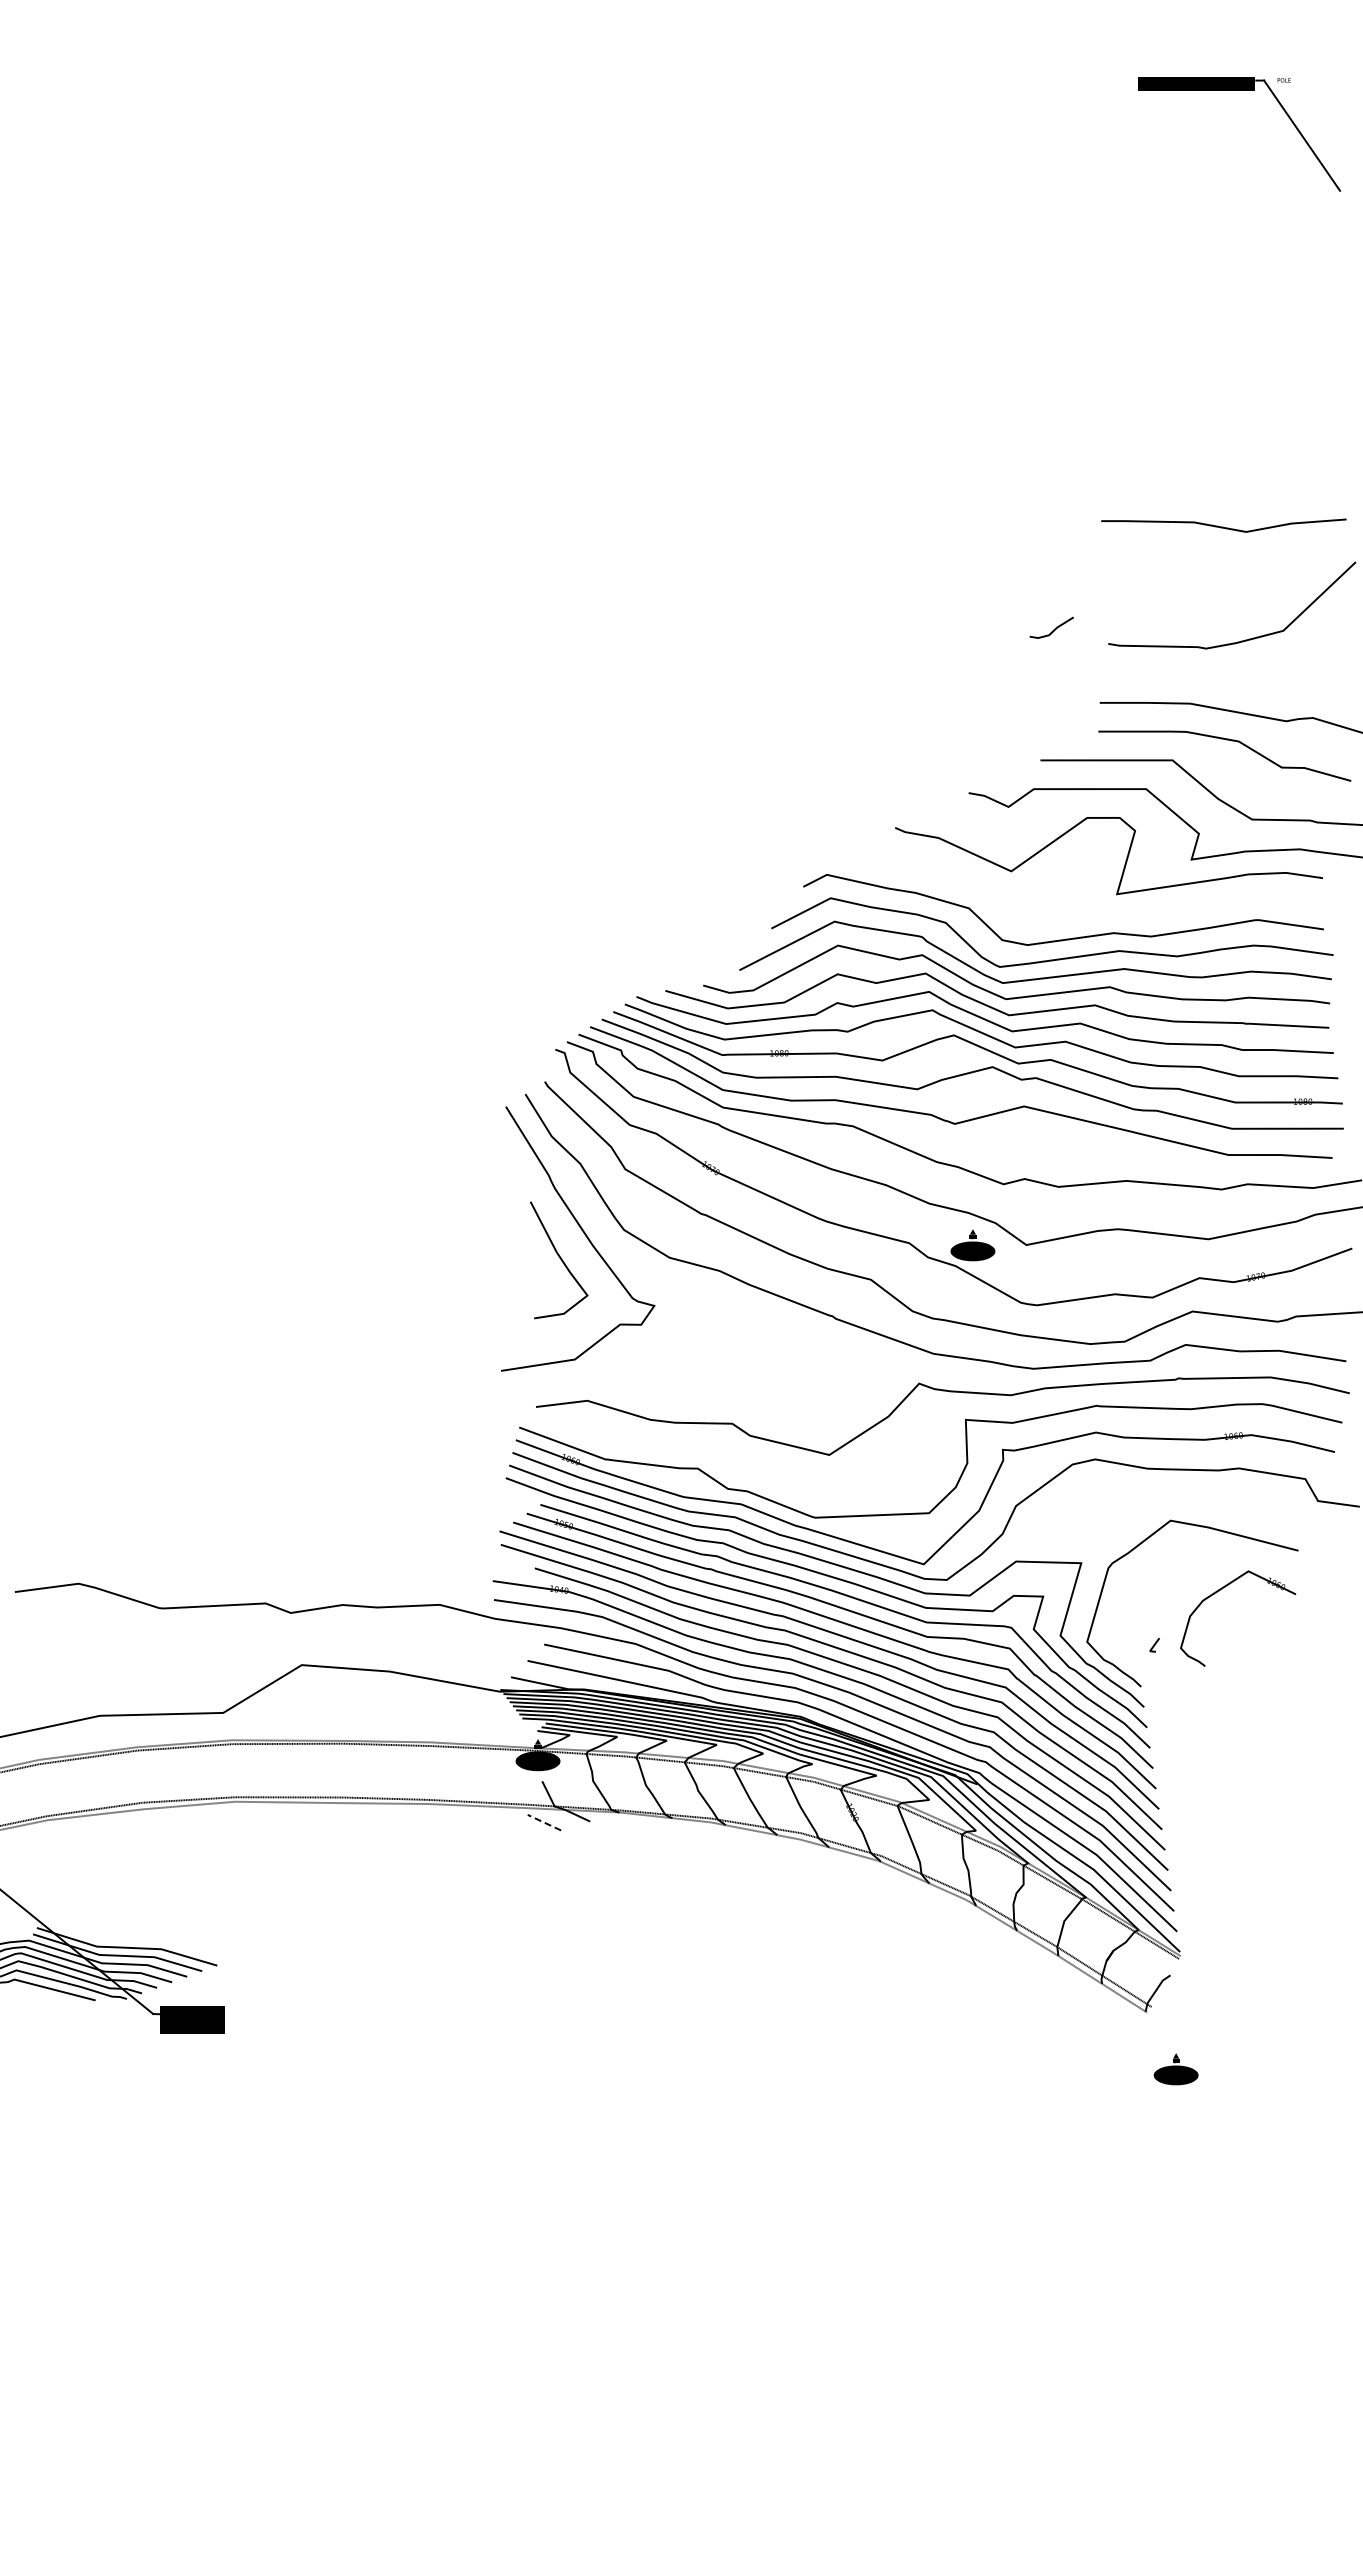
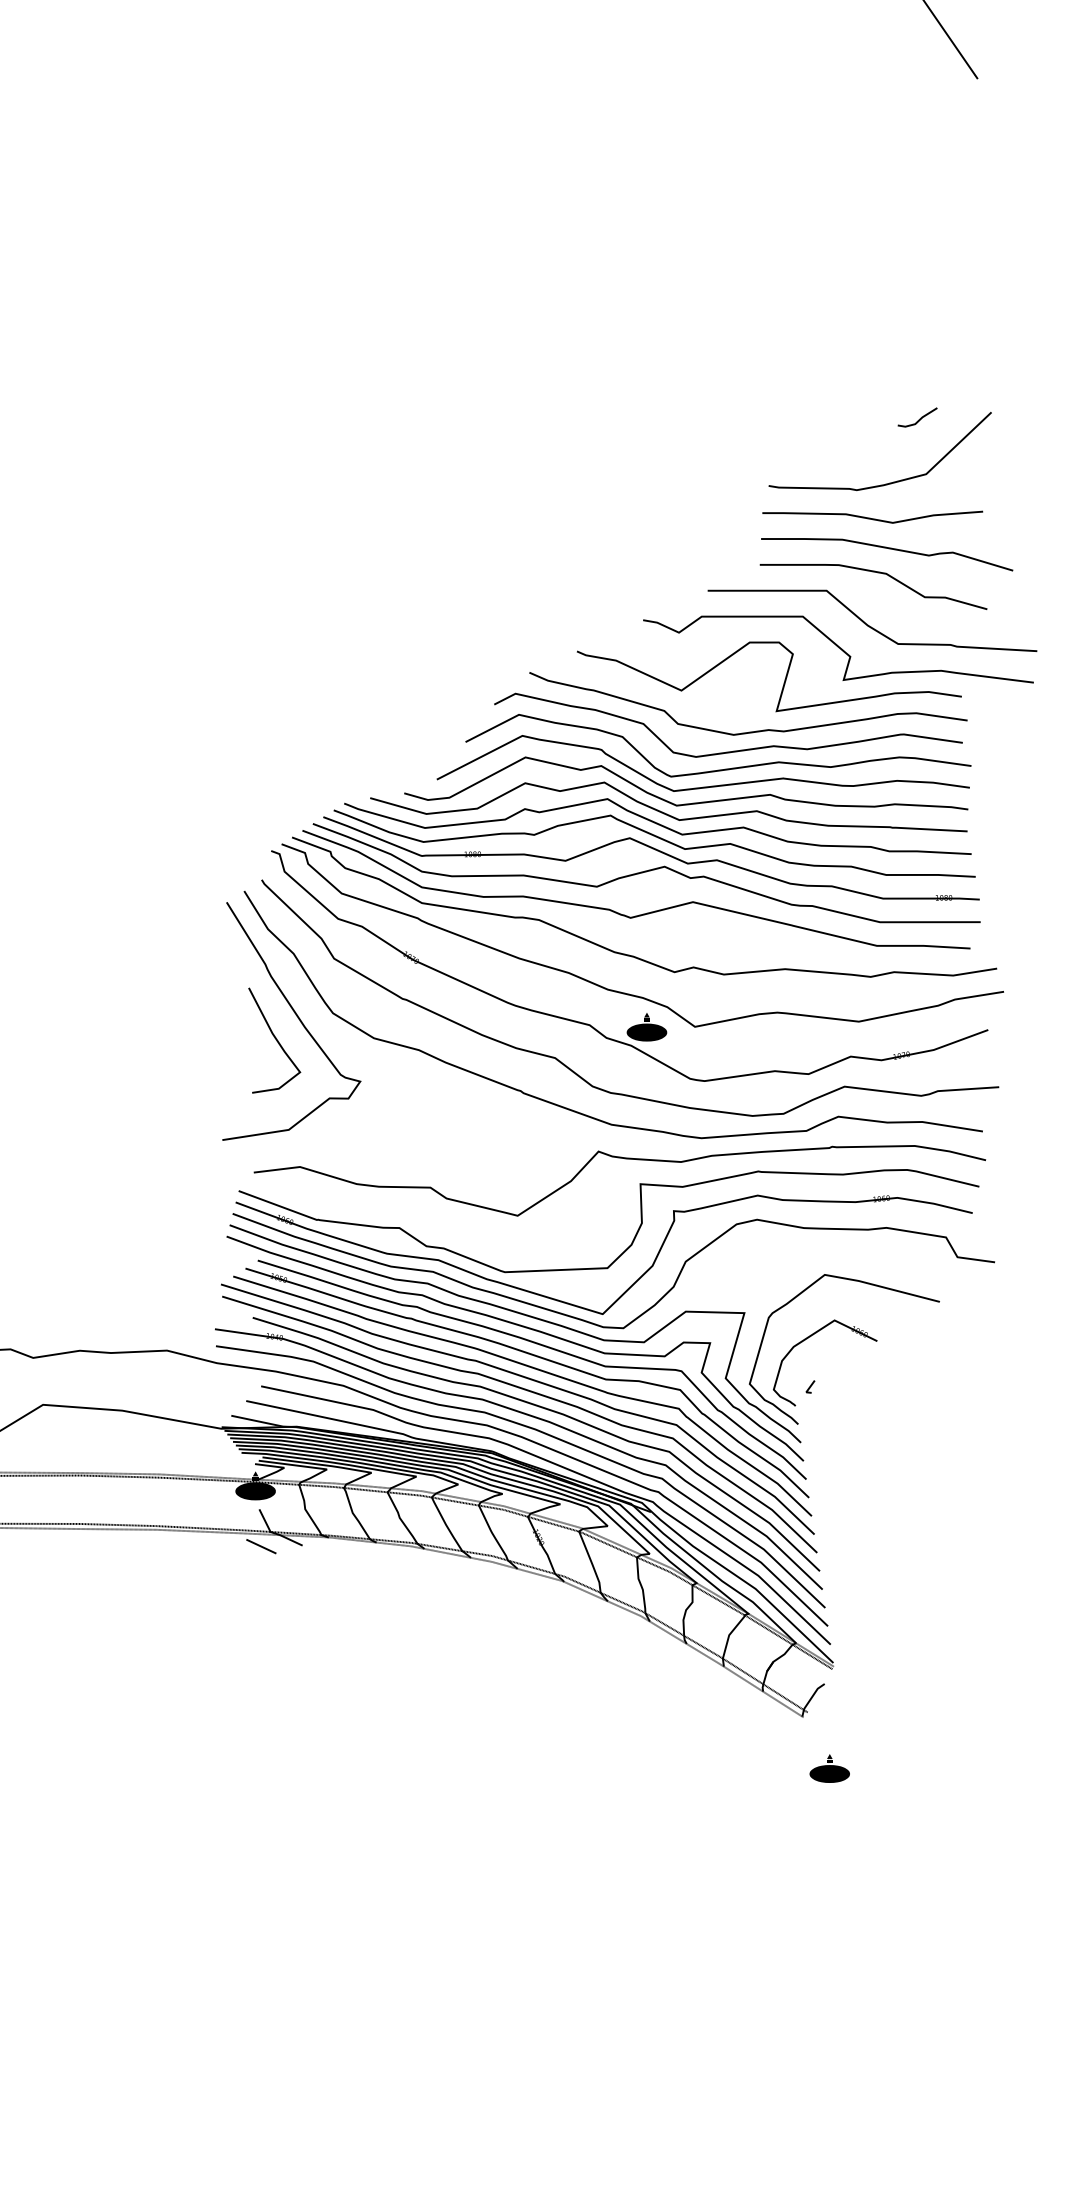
curve: (1223, 526) -> (872, 517), moved
line: (1053, 629) -> (919, 419), moved
curve: (1089, 916) -> (751, 731), added
part: (1219, 1591) -> (808, 1338), moved
line: (543, 1822) -> (260, 1546), dashed -> solid

